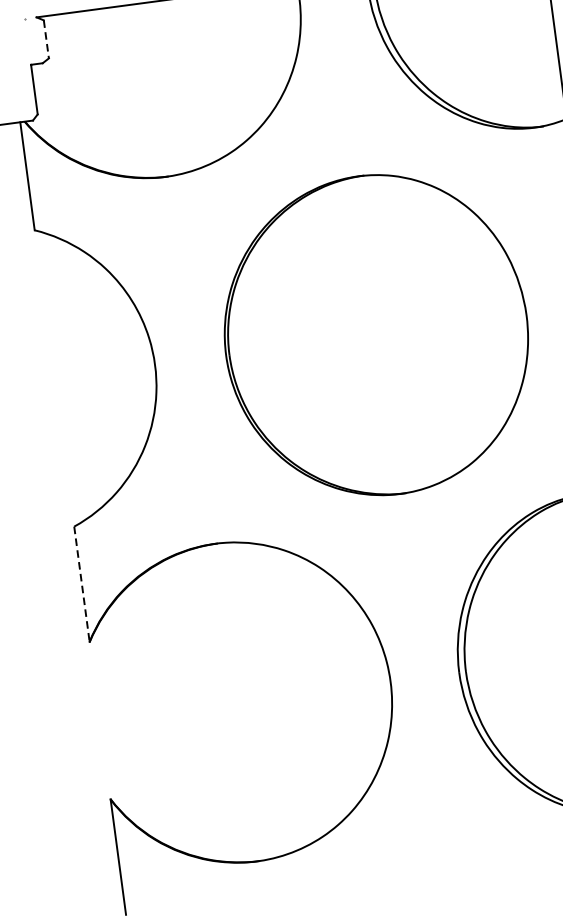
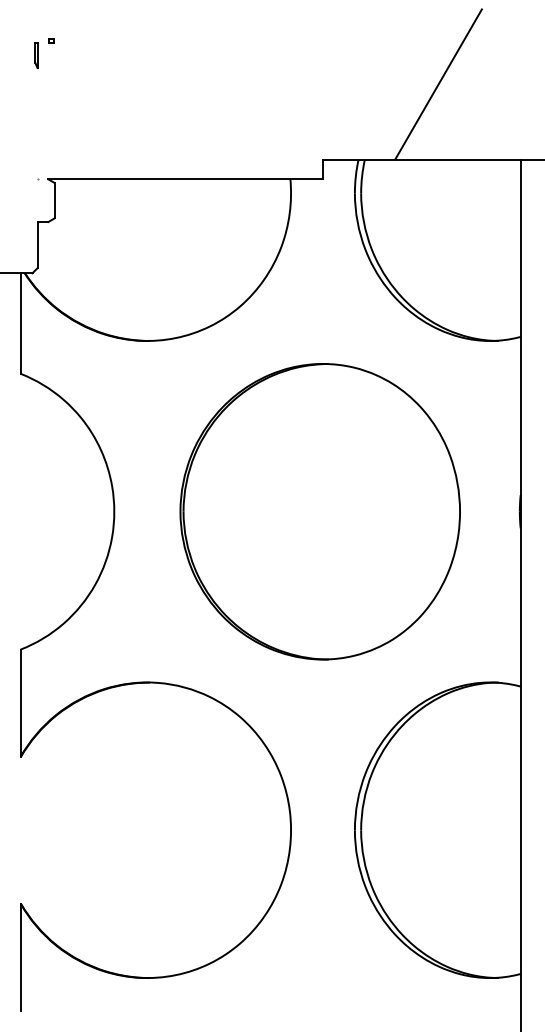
line: (46, 39) -> (54, 200), dashed -> solid
line: (81, 584) -> (20, 703), dashed -> solid

